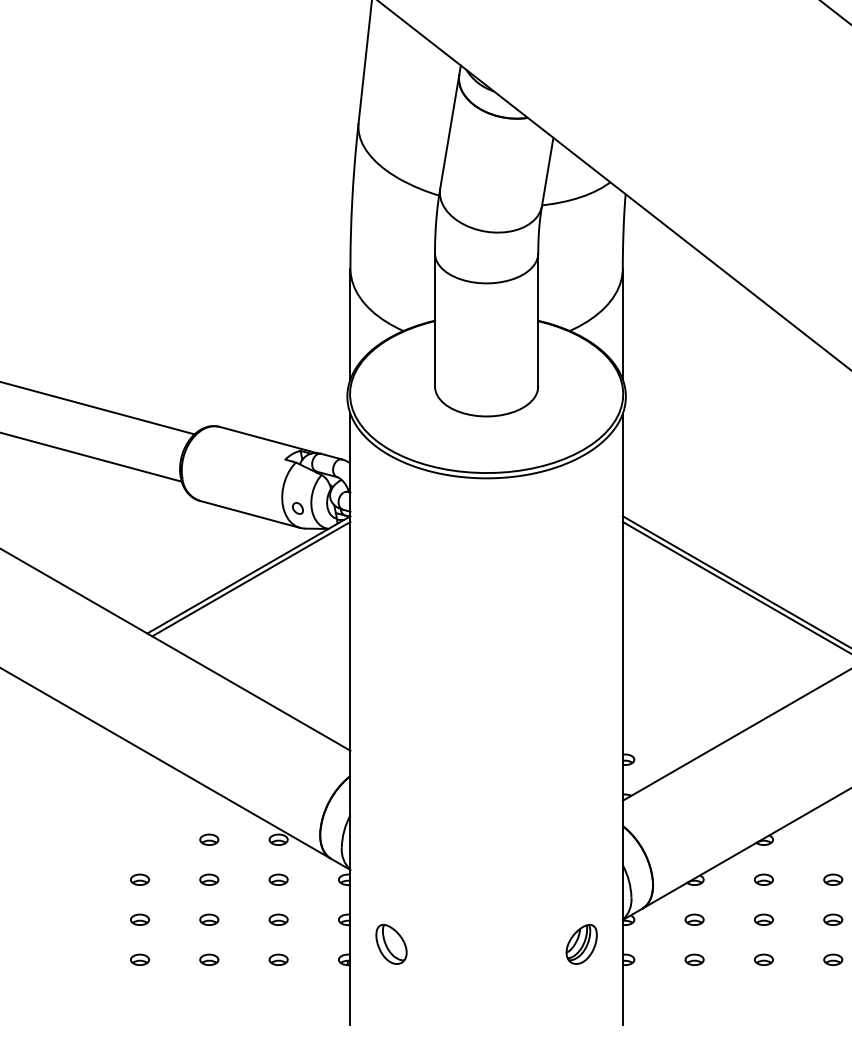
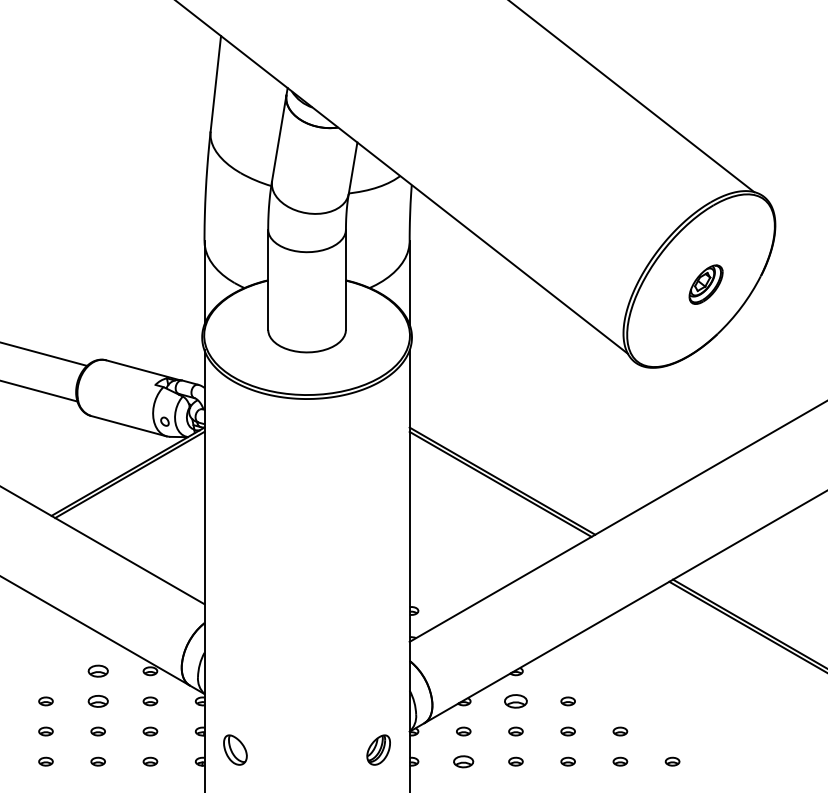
part: (208, 840) -> (97, 671), size x1.4
part: (208, 879) -> (97, 701), size x1.4
part: (763, 879) -> (515, 701), size x1.6
part: (694, 959) -> (463, 761), size x1.4

